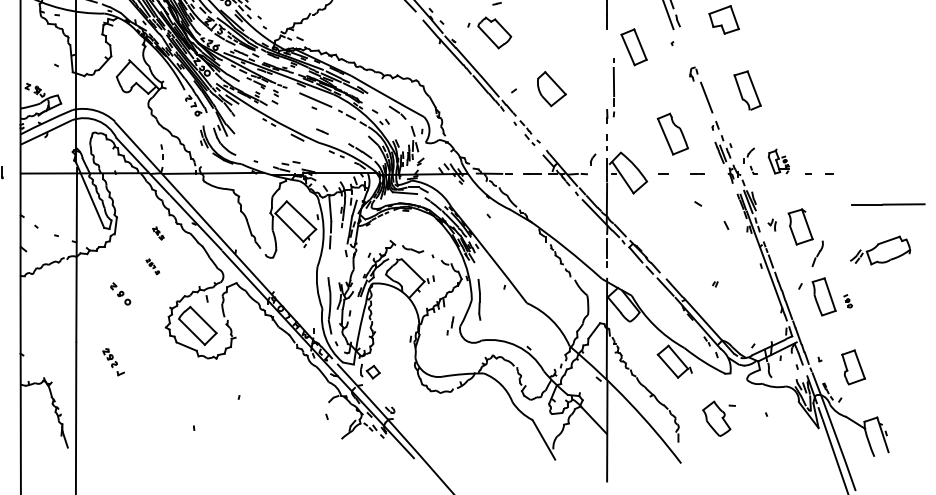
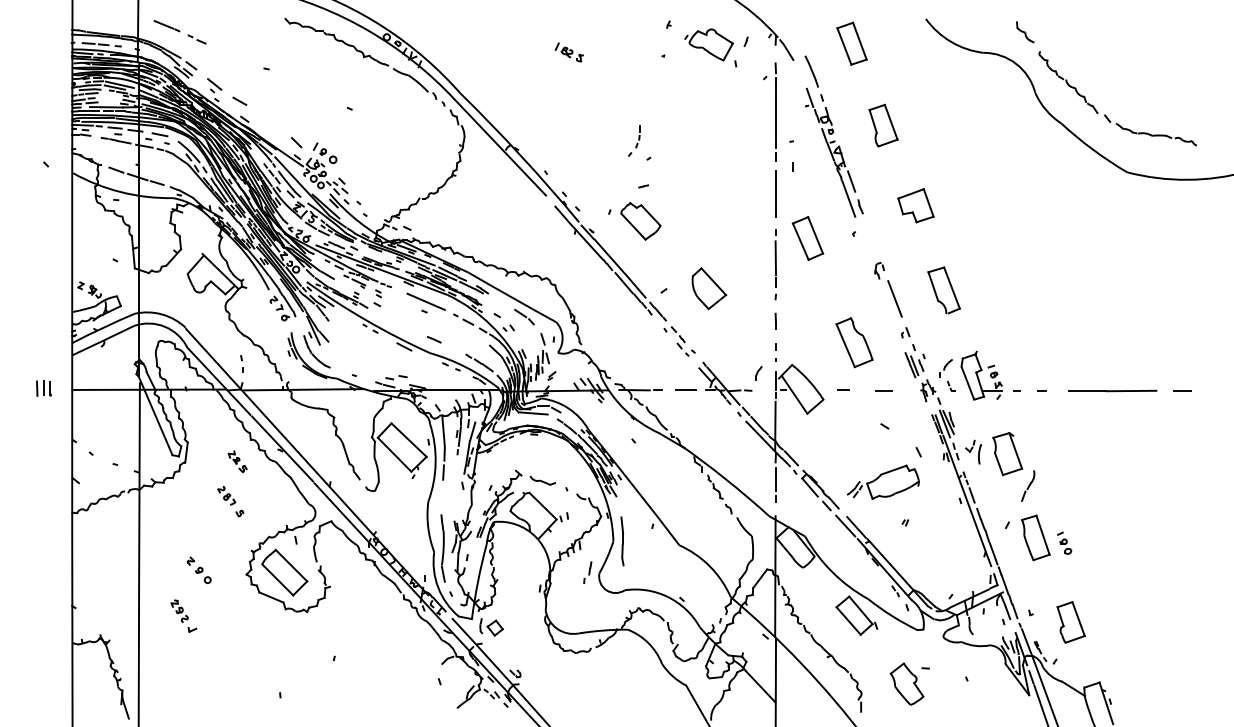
line: (613, 87) -> (775, 264), moved
part: (778, 161) -> (981, 375), size x1.67
part: (888, 204) -> (1112, 390), moved
part: (772, 224) -> (973, 451), size x1.67
part: (158, 233) -> (237, 461), size x1.43
part: (879, 249) -> (882, 481), moved
part: (152, 266) -> (230, 501), size x1.67
part: (120, 293) -> (198, 569), moved
part: (848, 300) -> (1064, 542), size x1.43

